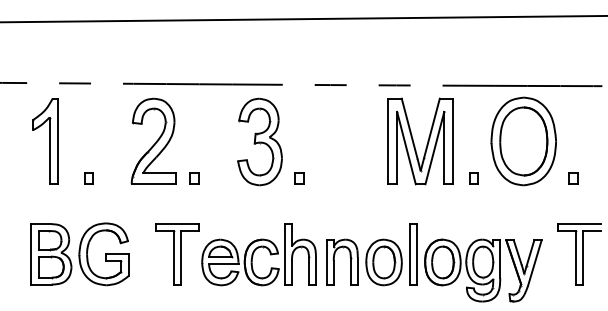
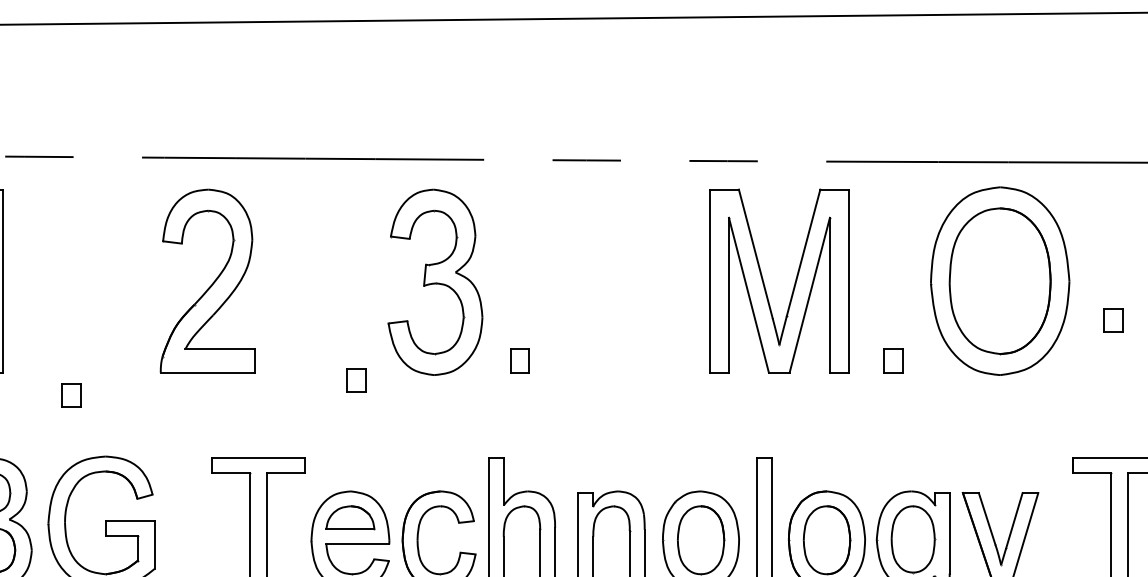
part: (88, 178) -> (70, 394), moved
part: (194, 178) -> (357, 379), moved
part: (573, 178) -> (1113, 319), moved

